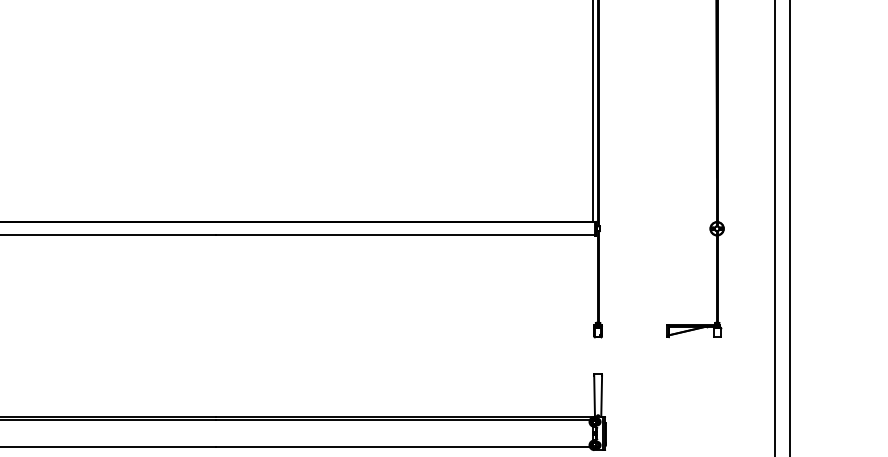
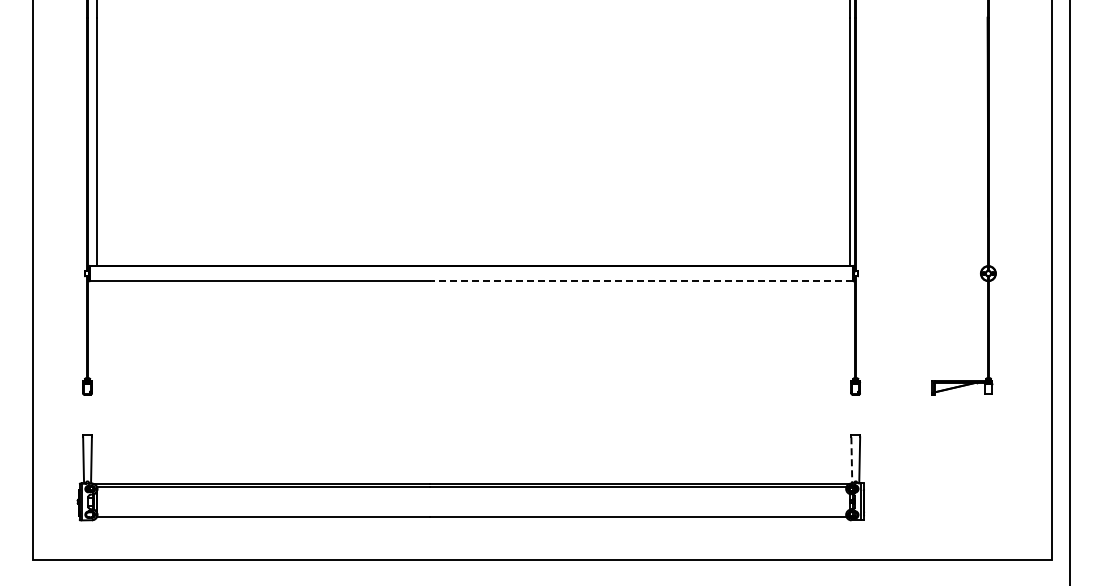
line: (405, 235) -> (641, 281), solid -> dashed
line: (594, 396) -> (851, 460), solid -> dashed

